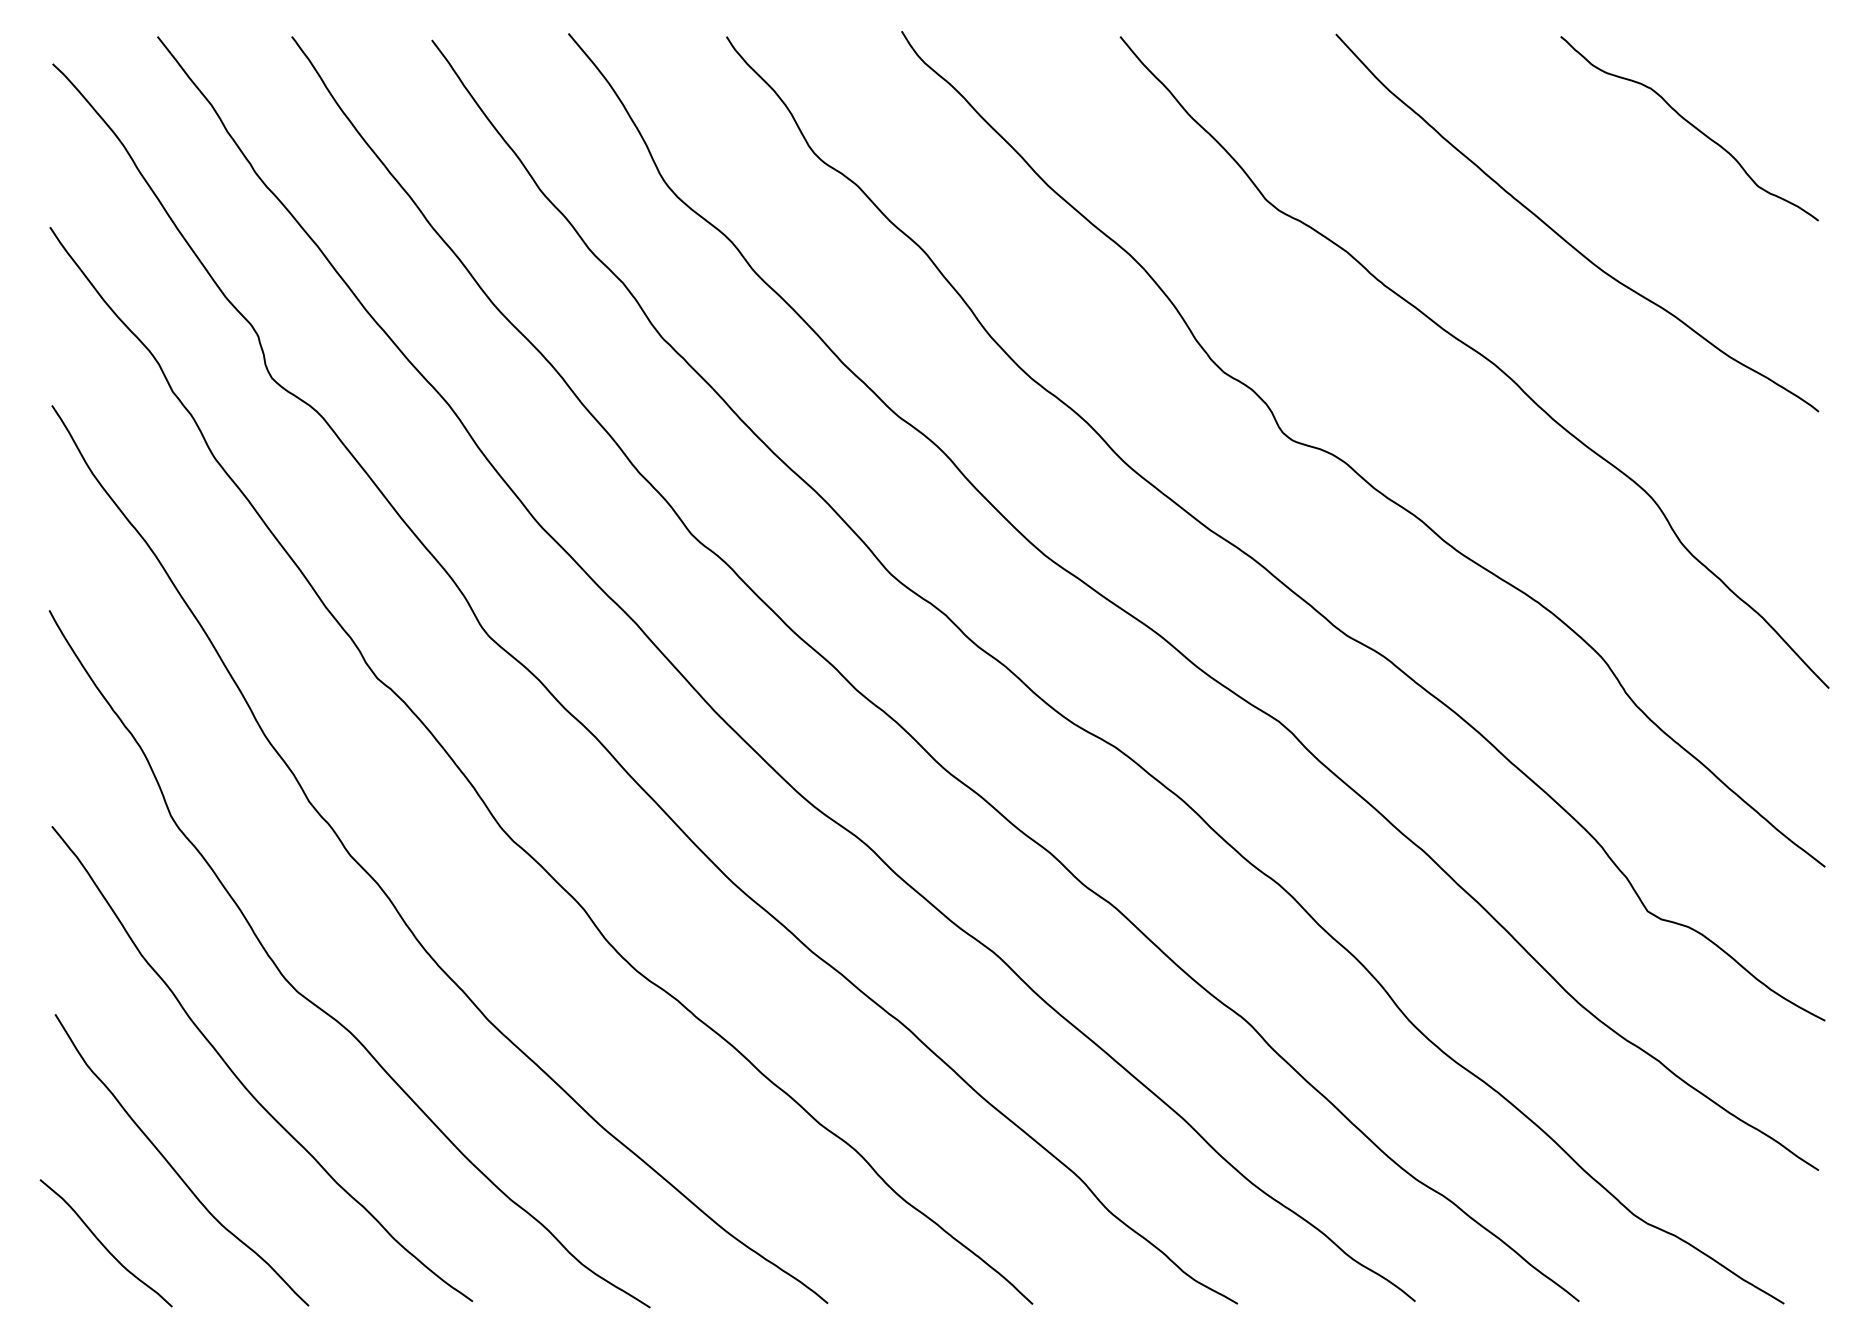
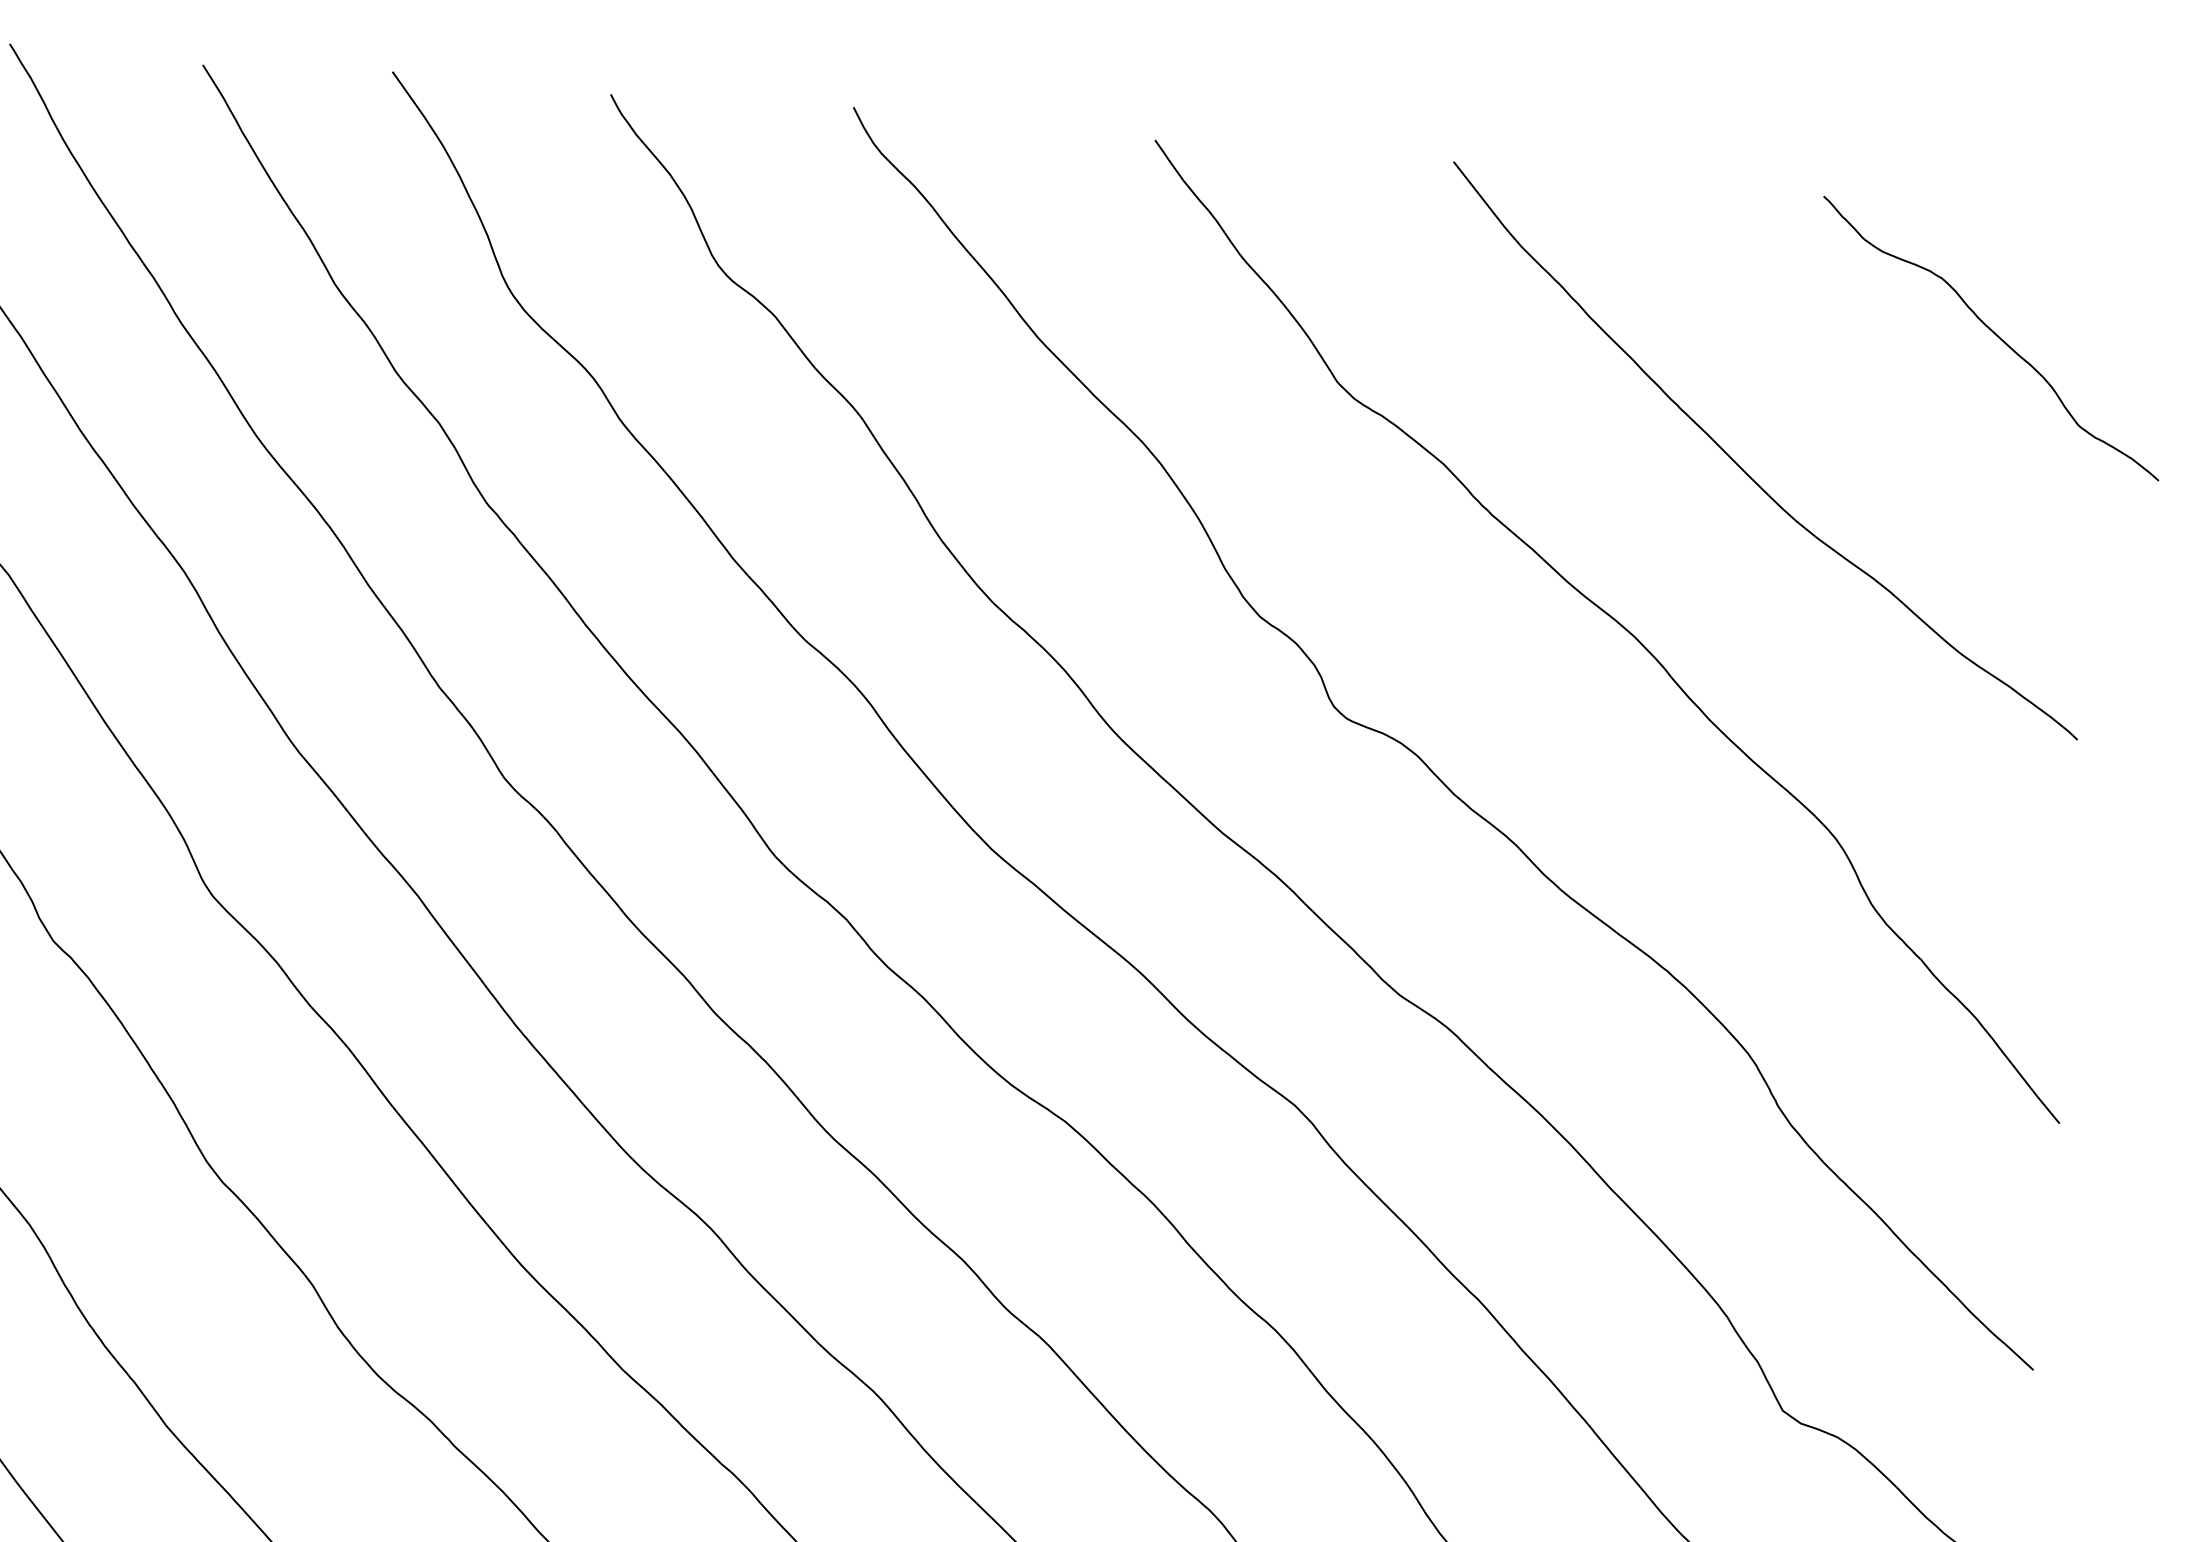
curve: (1691, 125) -> (1994, 334), moved

